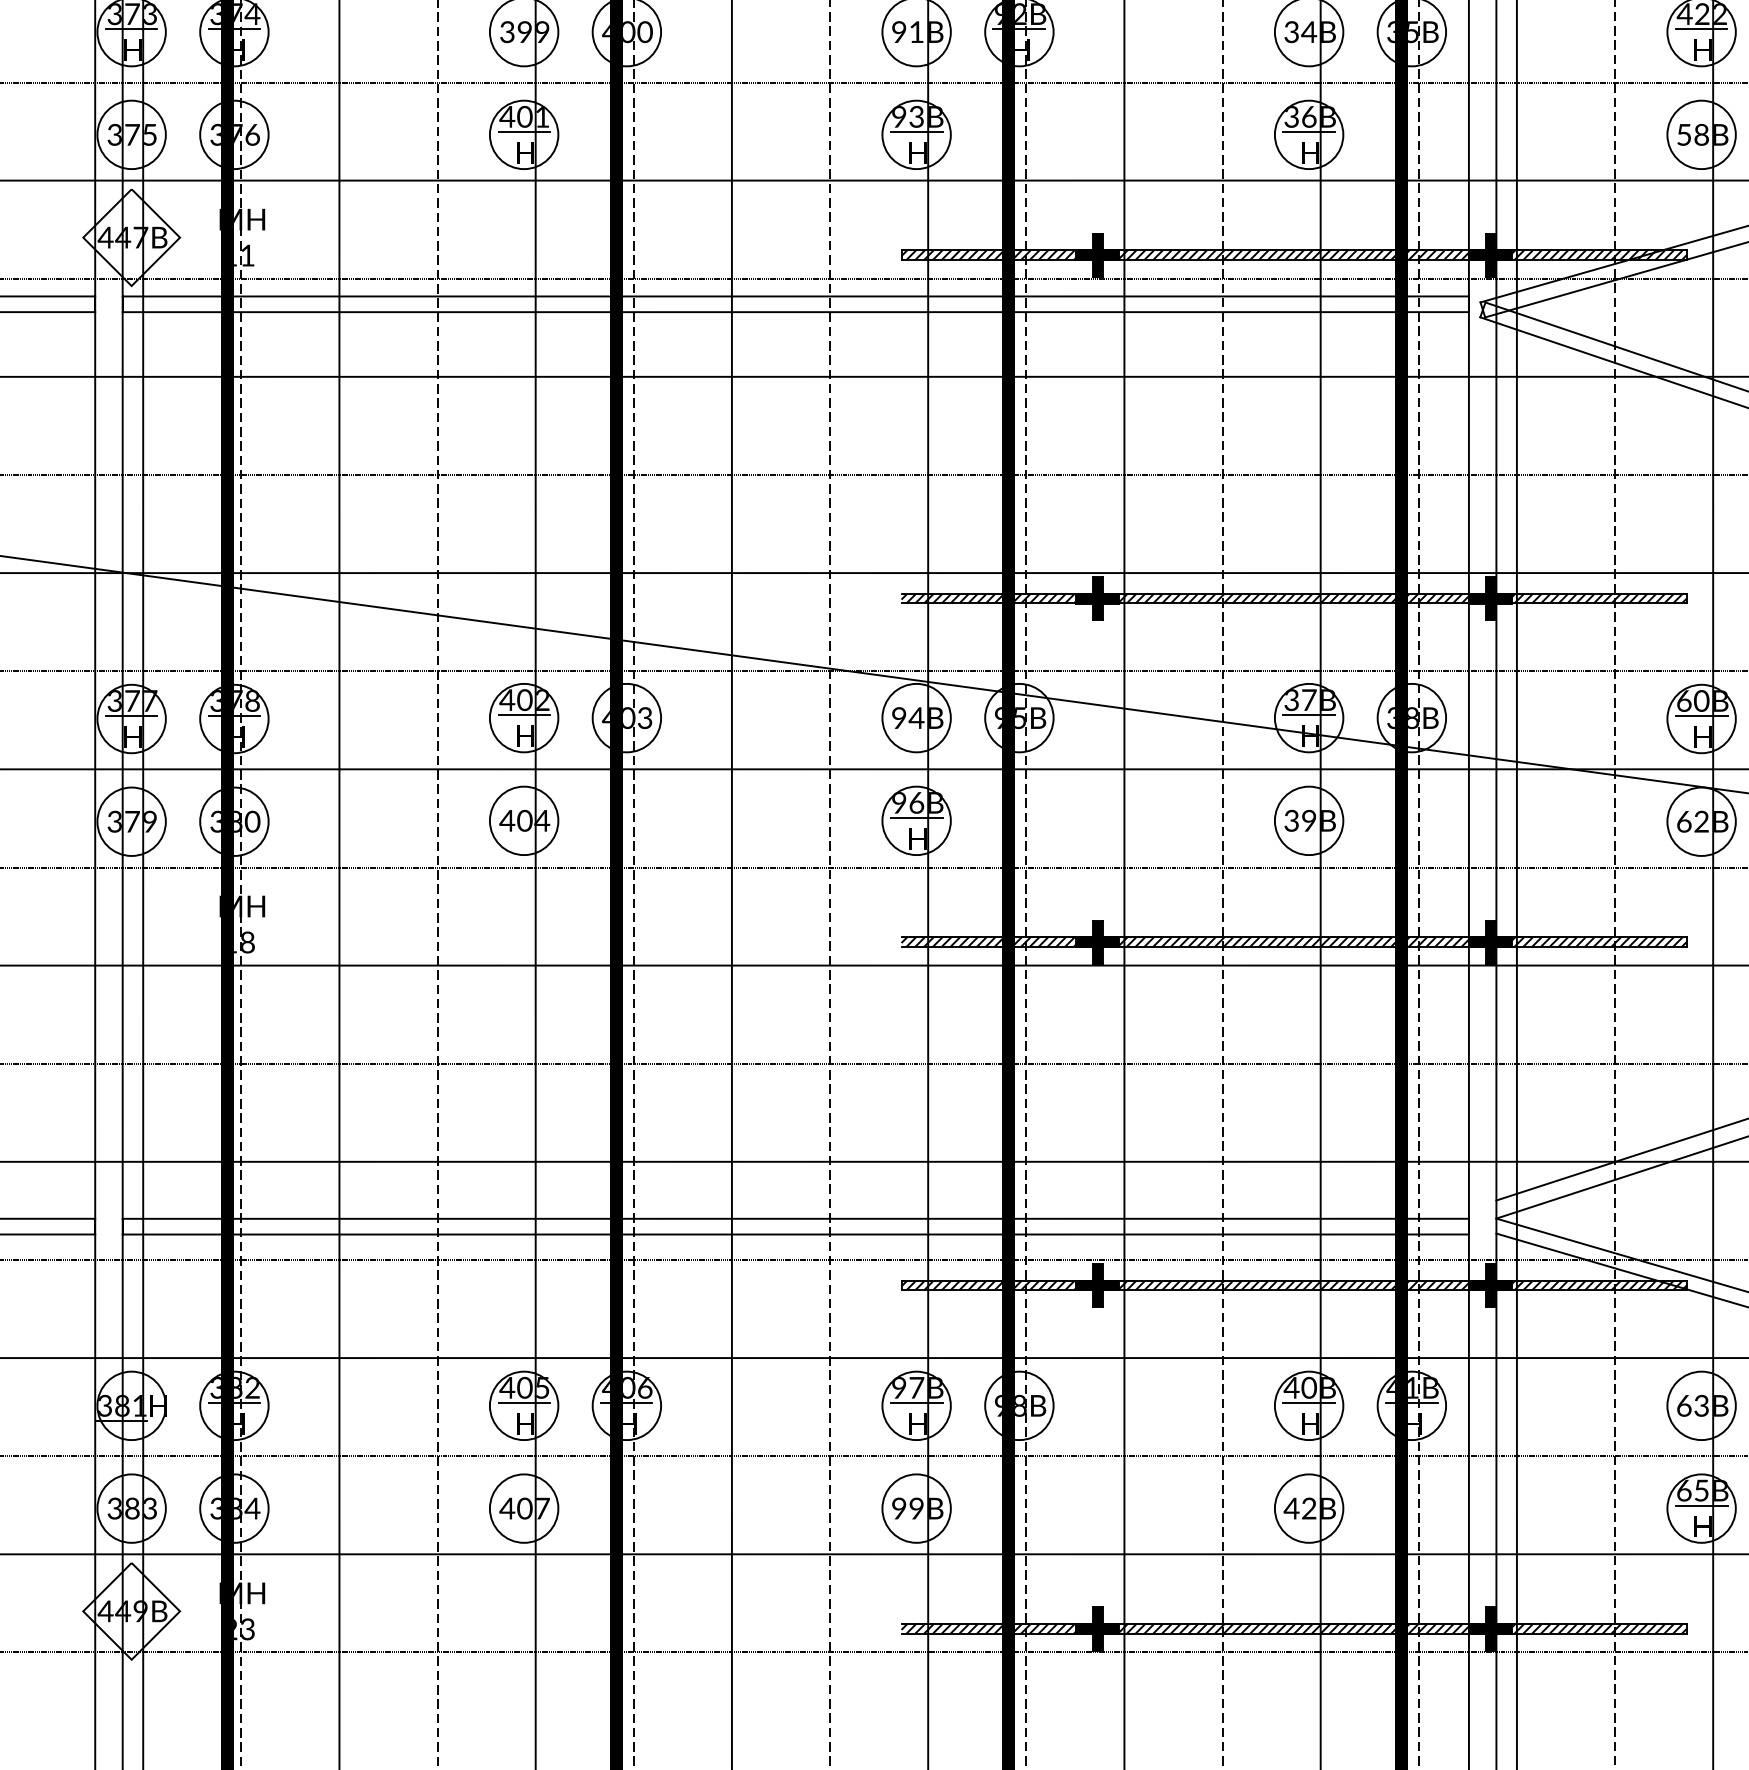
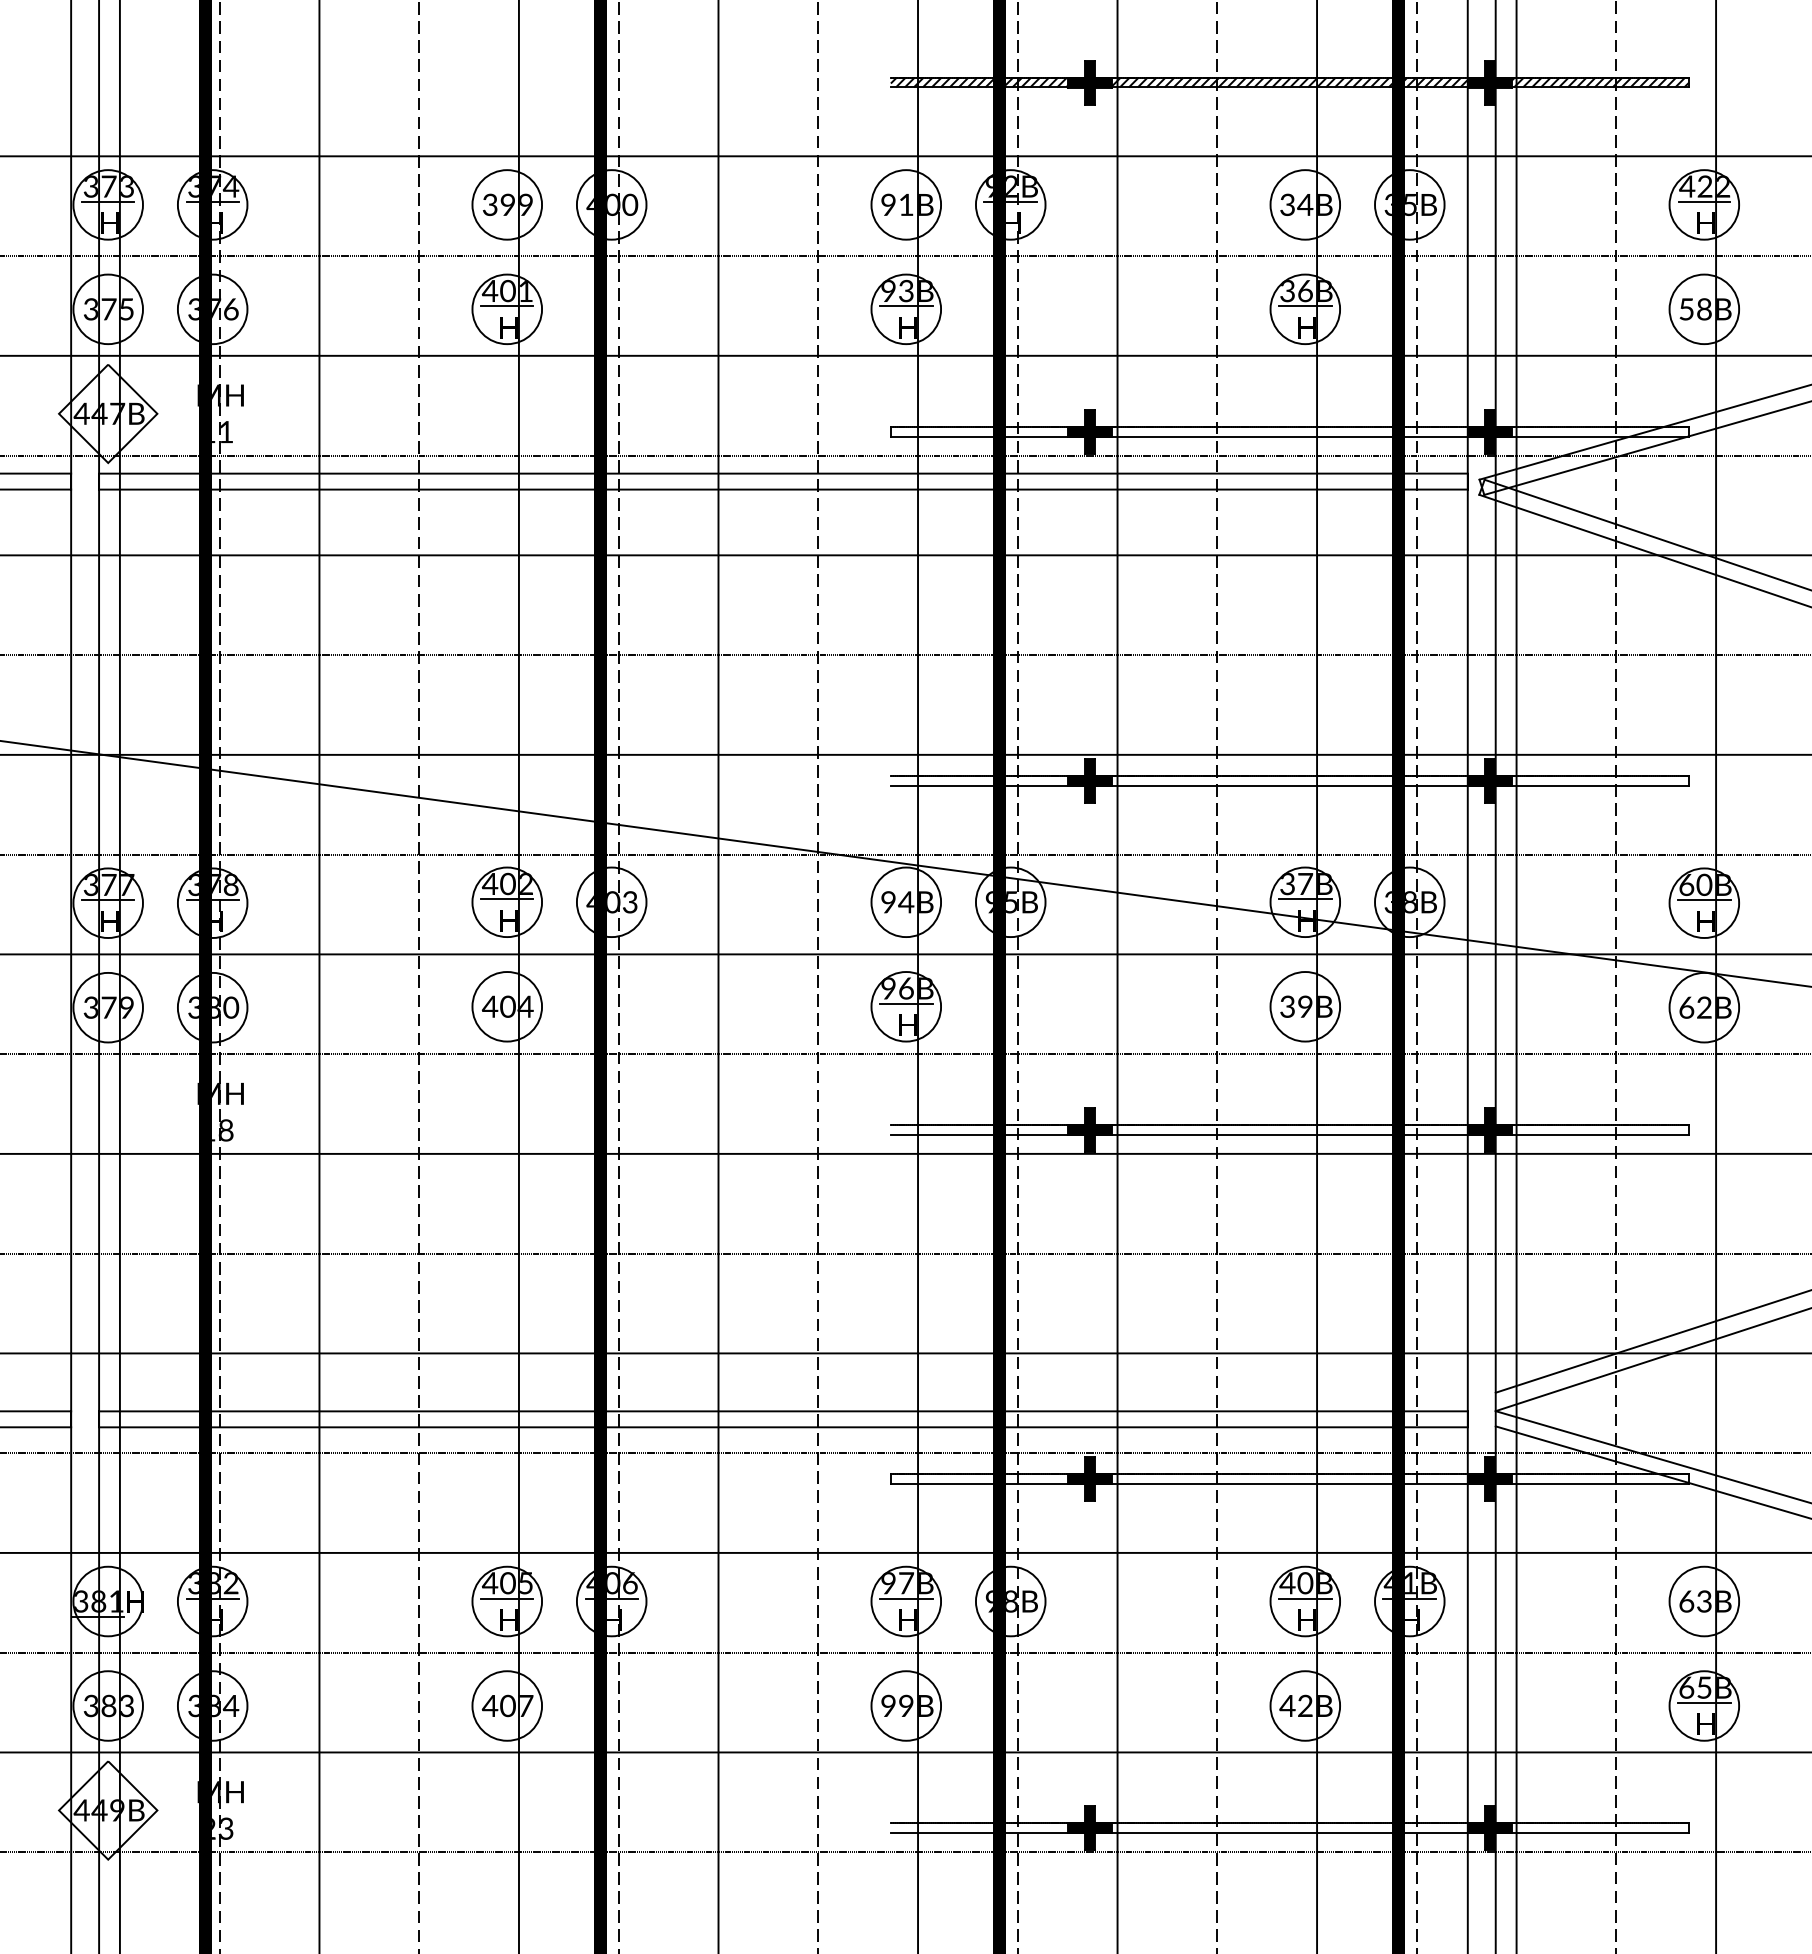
hatch: (1293, 255) -> (1289, 431), removed
hatch: (1293, 598) -> (1289, 780), removed
hatch: (1293, 941) -> (1289, 1129), removed
hatch: (1293, 1285) -> (1289, 1479), removed
hatch: (1293, 1629) -> (1289, 1828), removed

